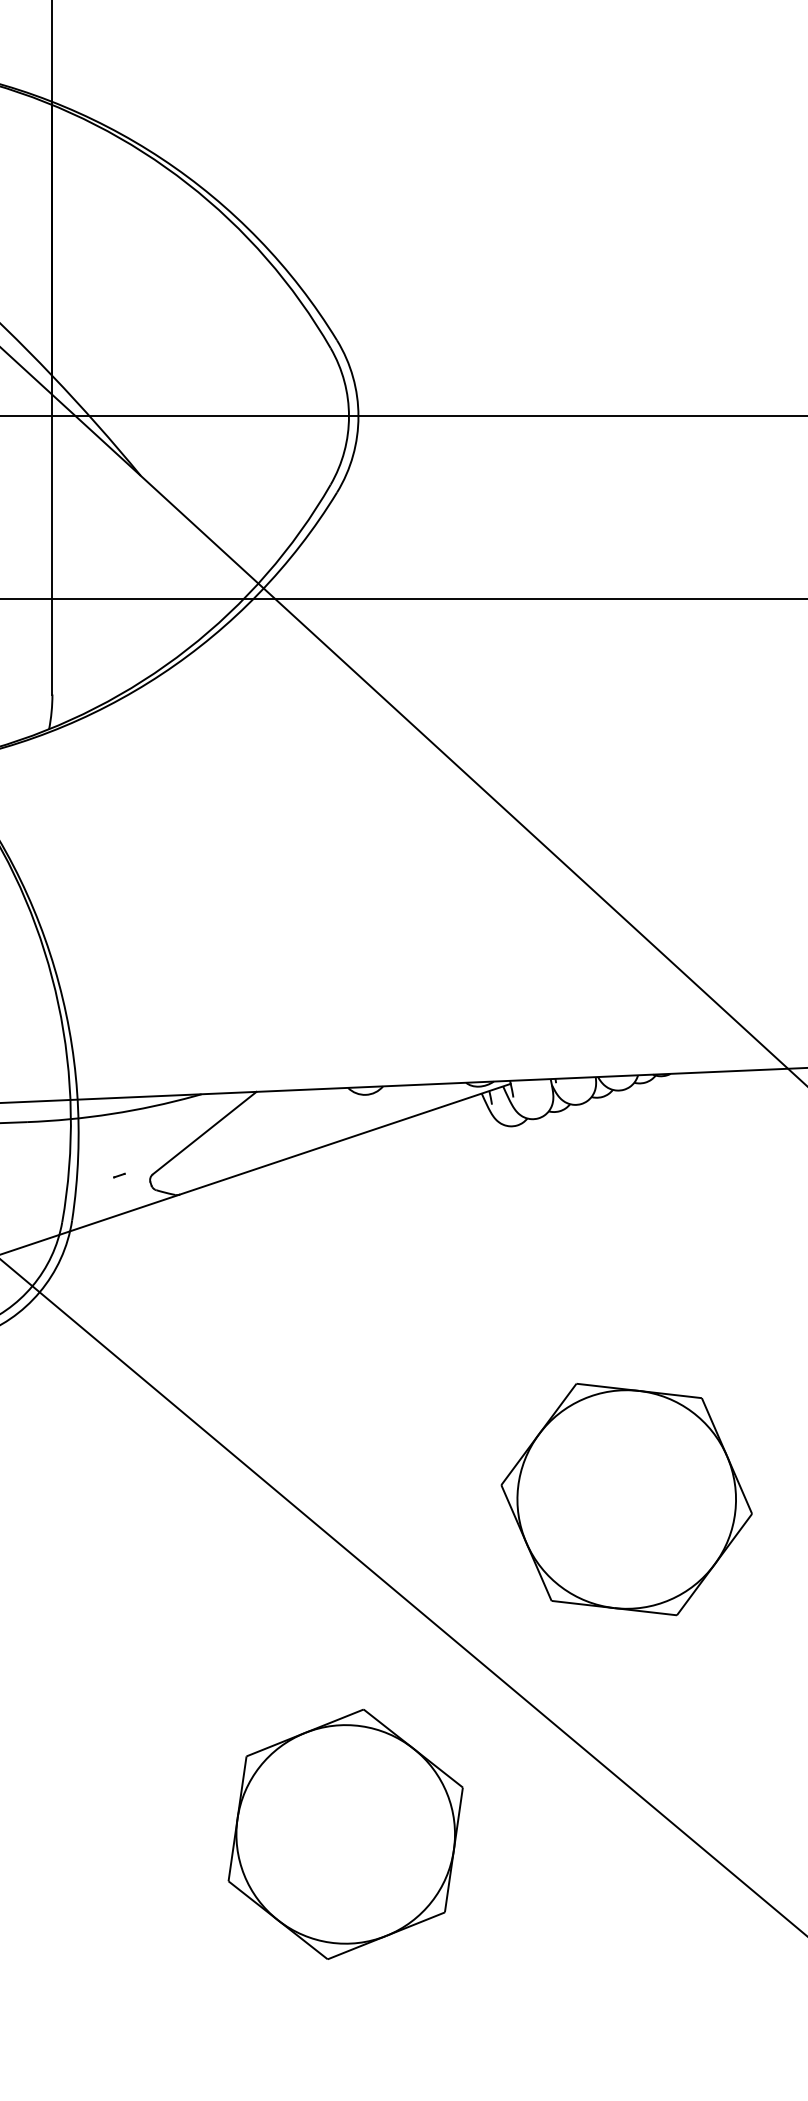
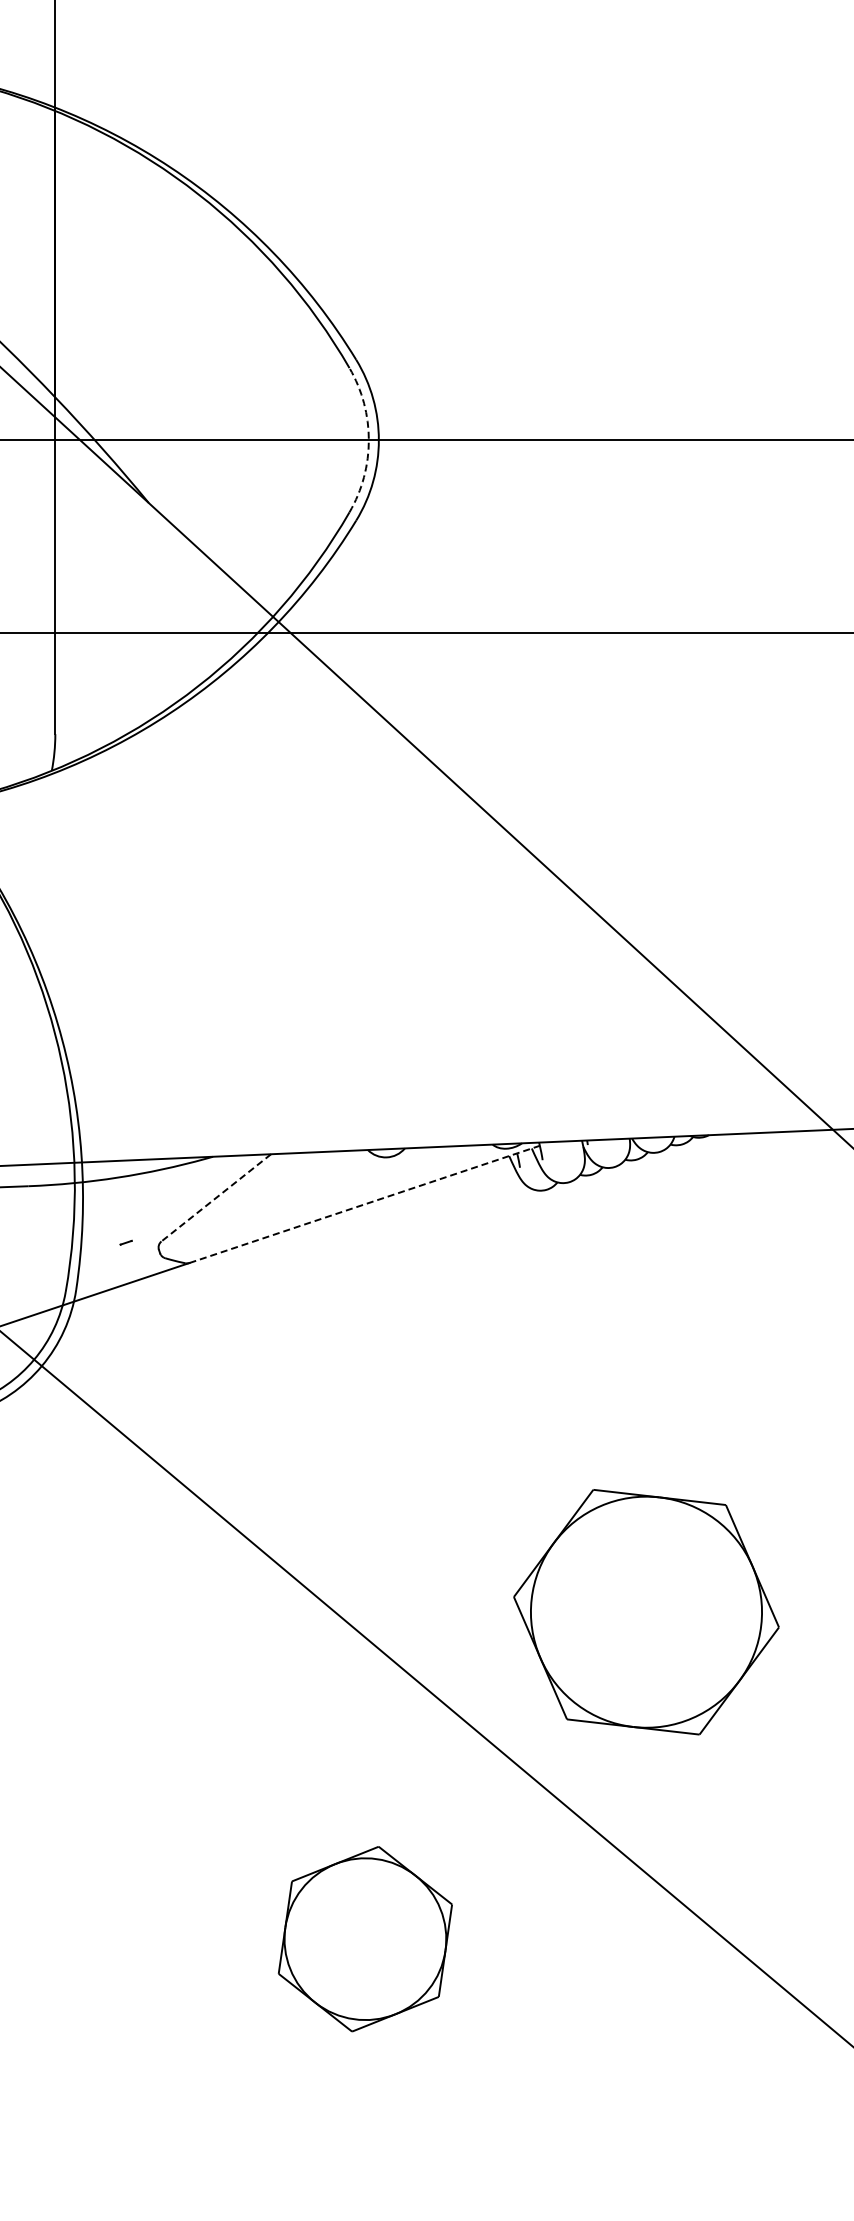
arc: (348, 416) -> (368, 440), solid -> dashed
line: (203, 1133) -> (215, 1198), solid -> dashed
line: (344, 1139) -> (364, 1204), solid -> dashed
part: (626, 1499) -> (646, 1612), moved
part: (345, 1833) -> (365, 1938), size x0.7

